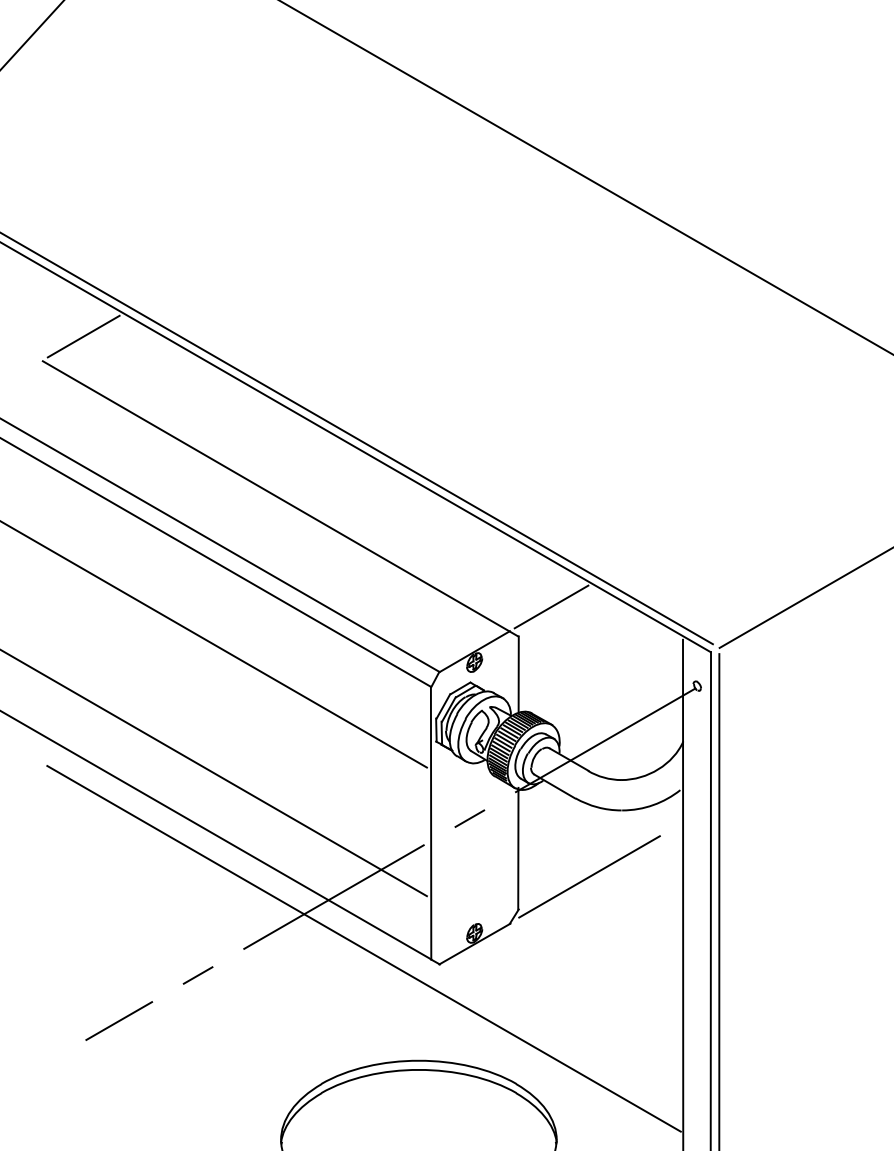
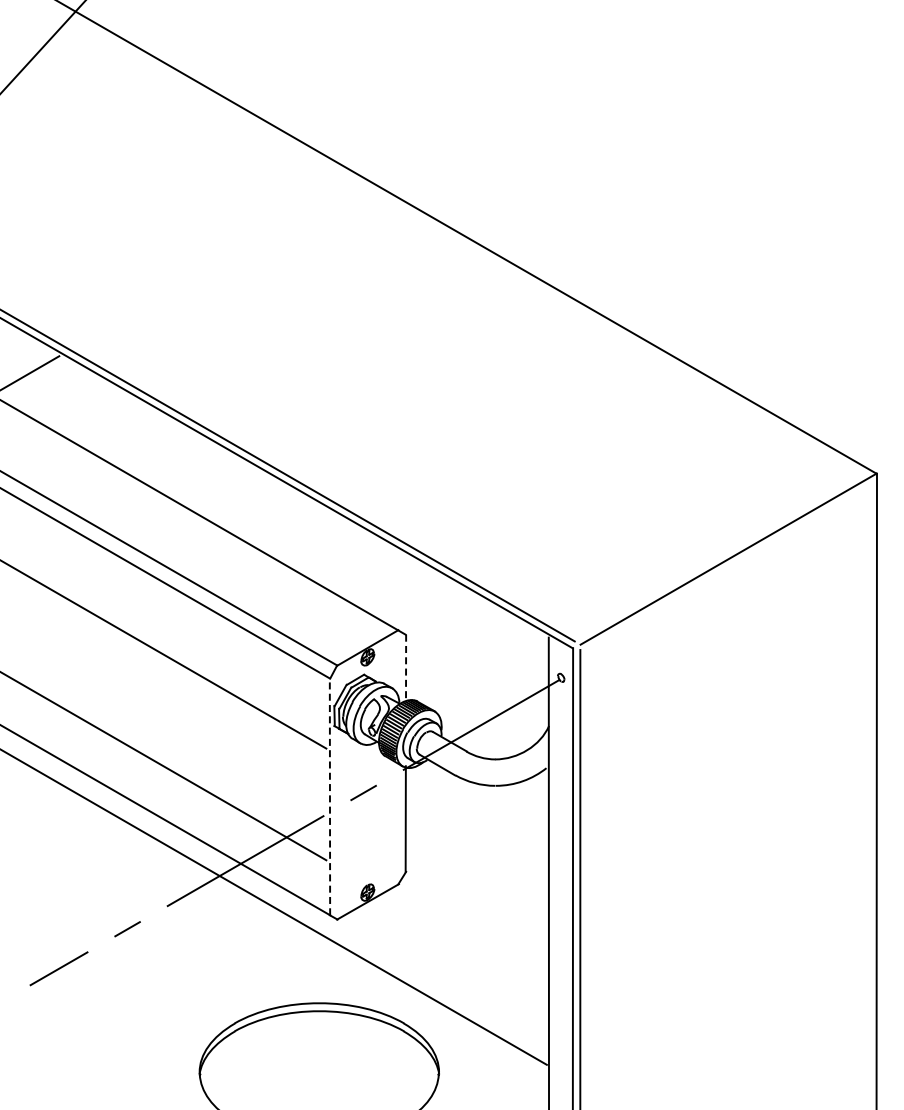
line: (551, 607) -> (434, 609), removed
line: (519, 674) -> (406, 667), solid -> dashed
line: (430, 822) -> (329, 796), solid -> dashed
line: (589, 876) -> (467, 843), removed

